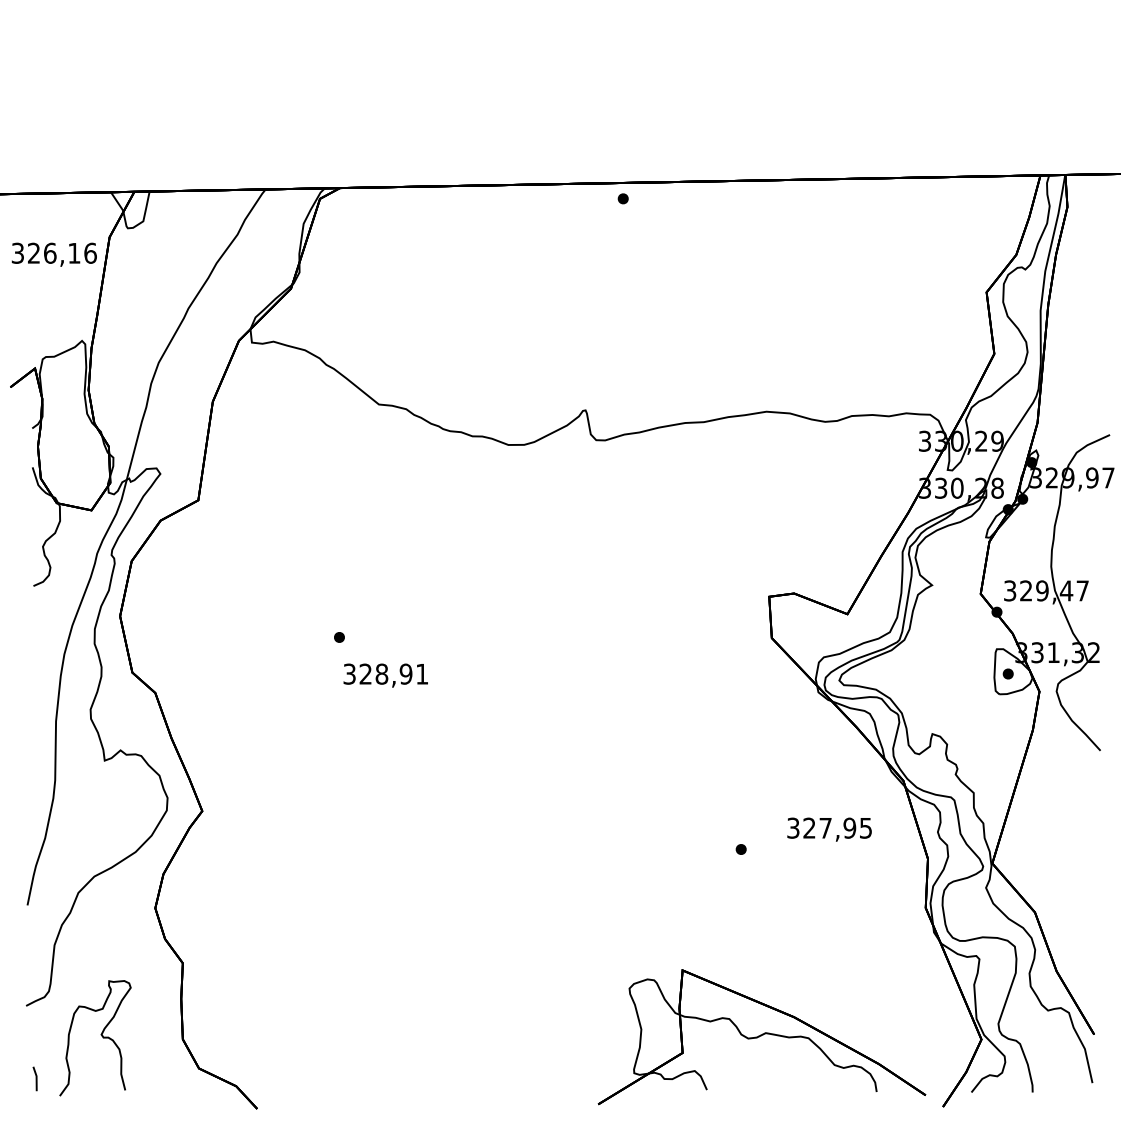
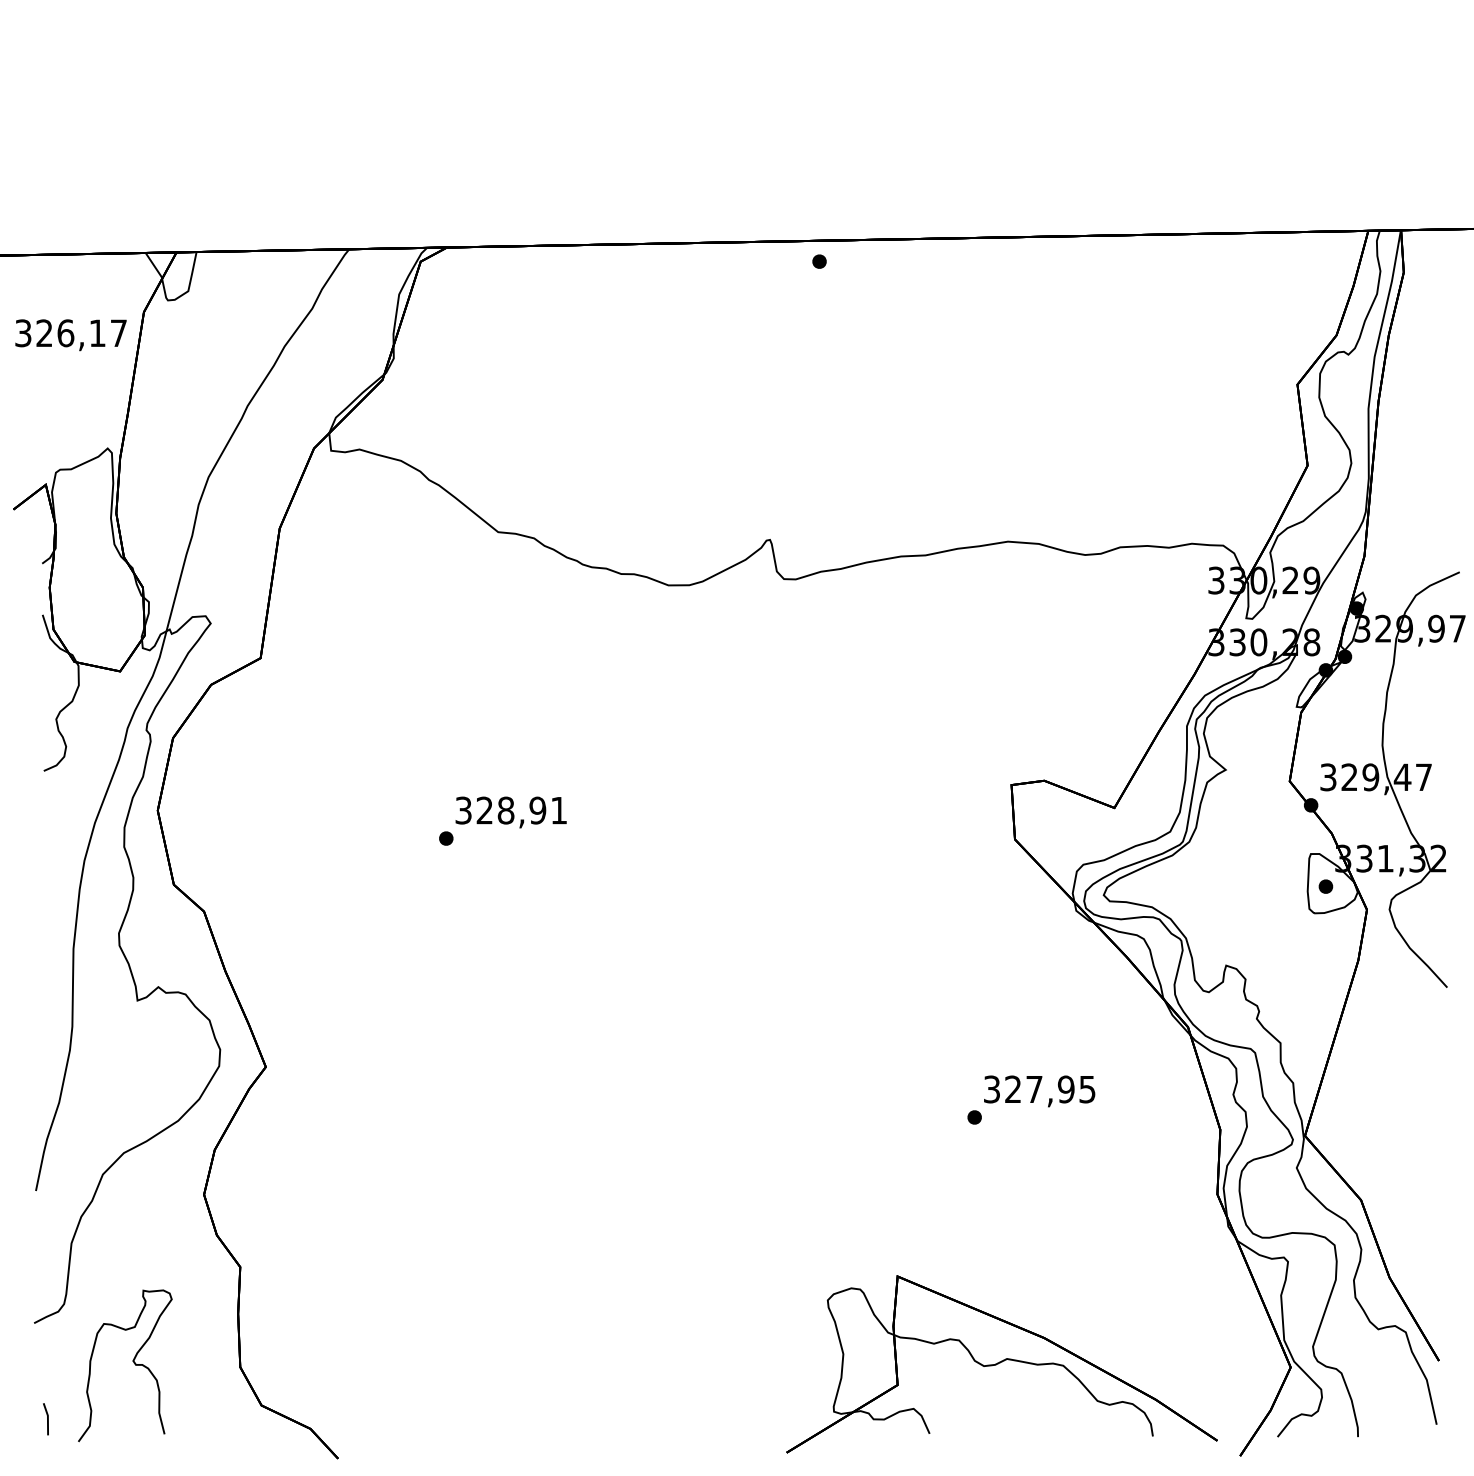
text: (90, 252) -> (118, 332), 326,16 -> 326,17
text: (385, 675) -> (510, 812), moved
text: (829, 829) -> (1039, 1091), moved

